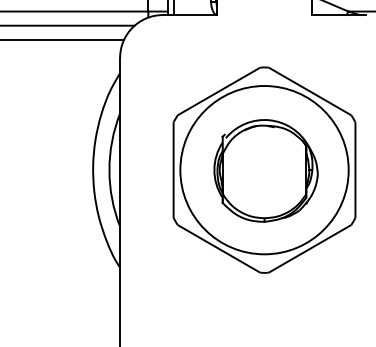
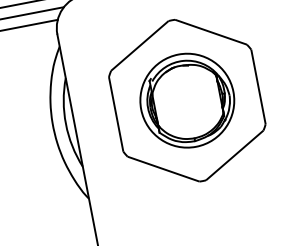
circle: (264, 170) -> (187, 100), size x0.7

